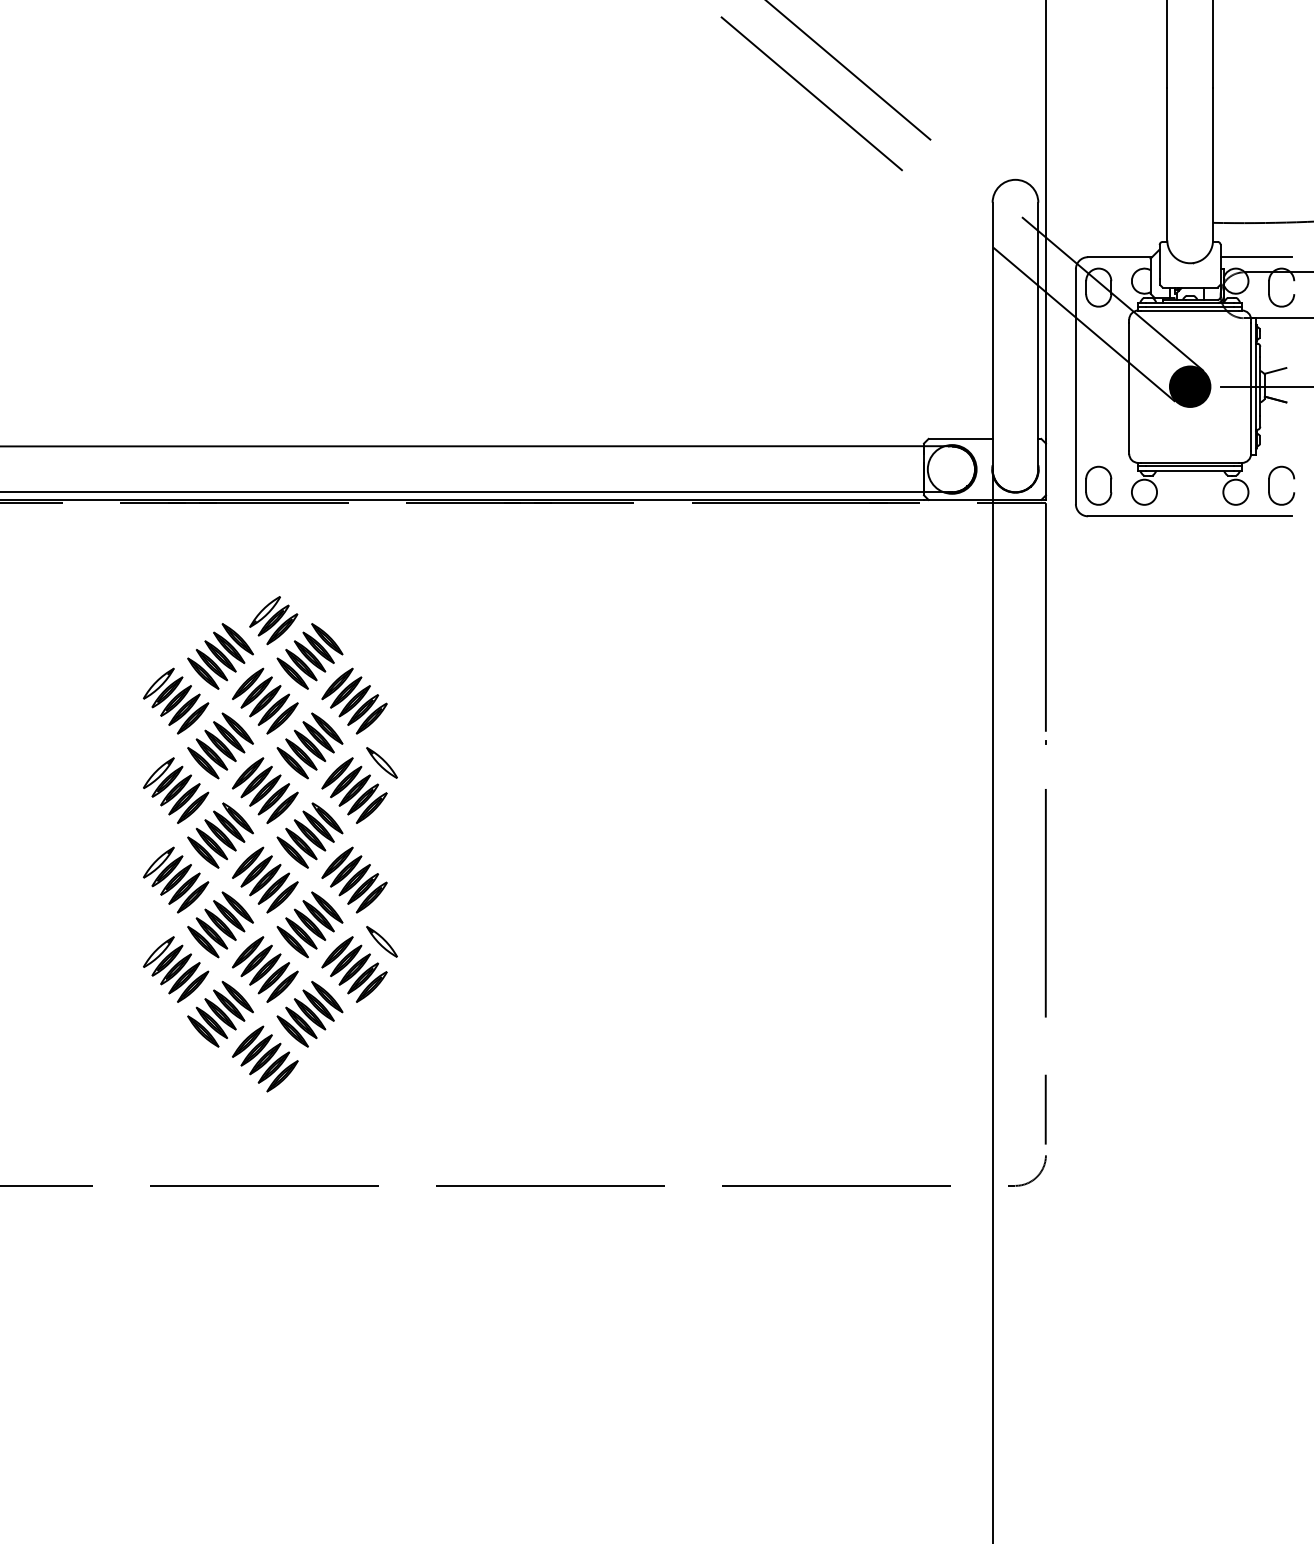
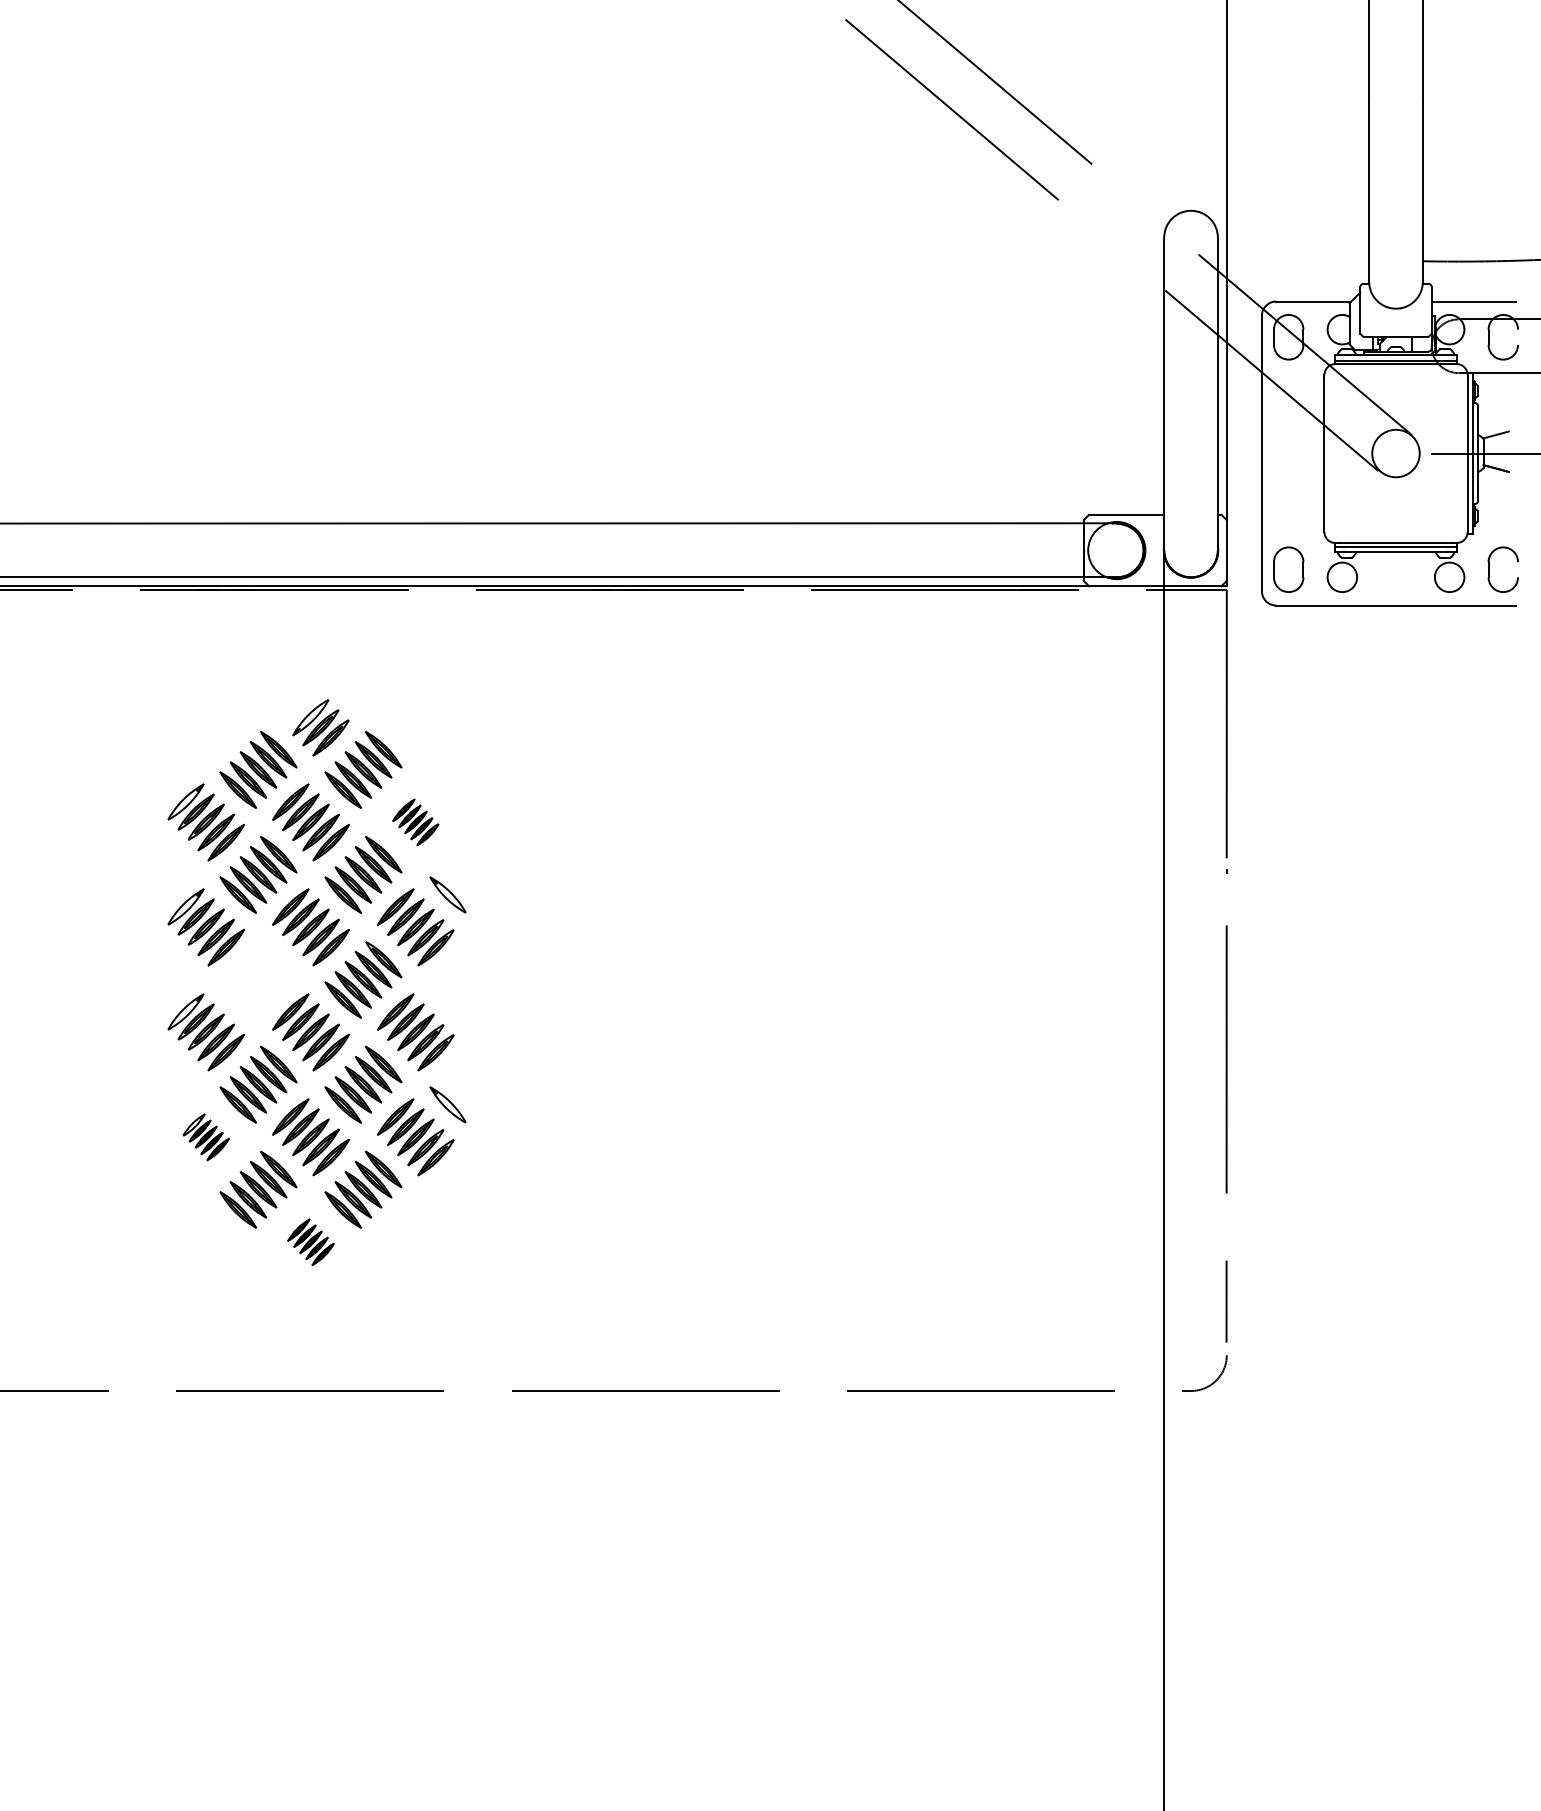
fill: (1189, 386) -> (1395, 453), removed
part: (354, 701) -> (415, 822), size x0.6
part: (220, 835) -> (258, 979), removed
part: (175, 969) -> (205, 1137), size x0.6
part: (264, 1059) -> (310, 1242), size x0.6

